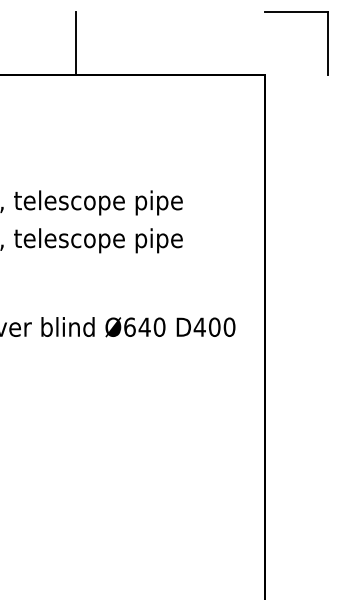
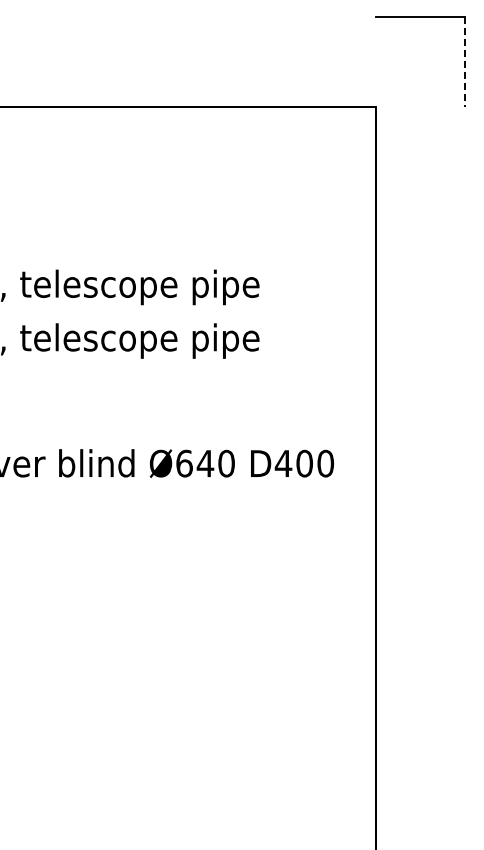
line: (75, 43) -> (107, 61), removed
line: (328, 44) -> (465, 62), solid -> dashed

